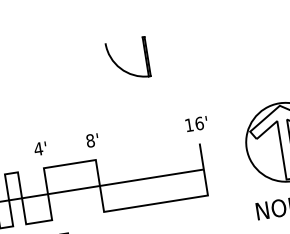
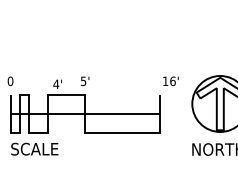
part: (121, 67) -> (113, 33), removed
text: (195, 123) -> (170, 80), moved
text: (90, 141) -> (83, 81), 8' -> 5'
text: (40, 147) -> (57, 83), moved

